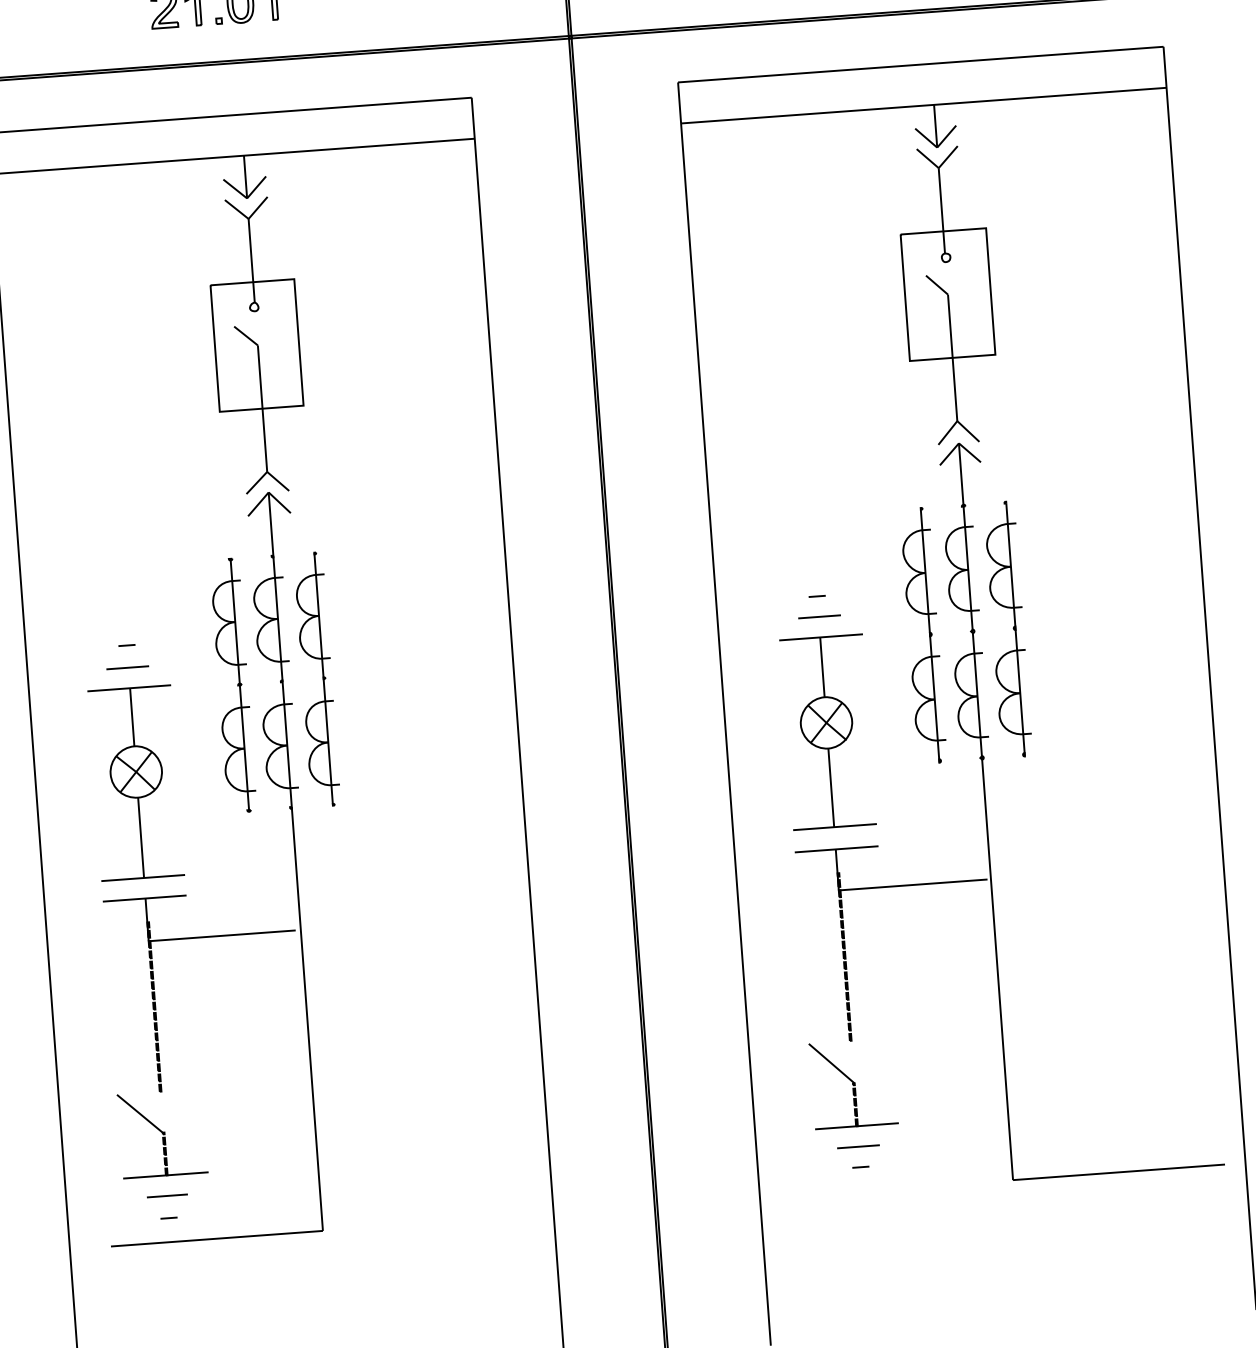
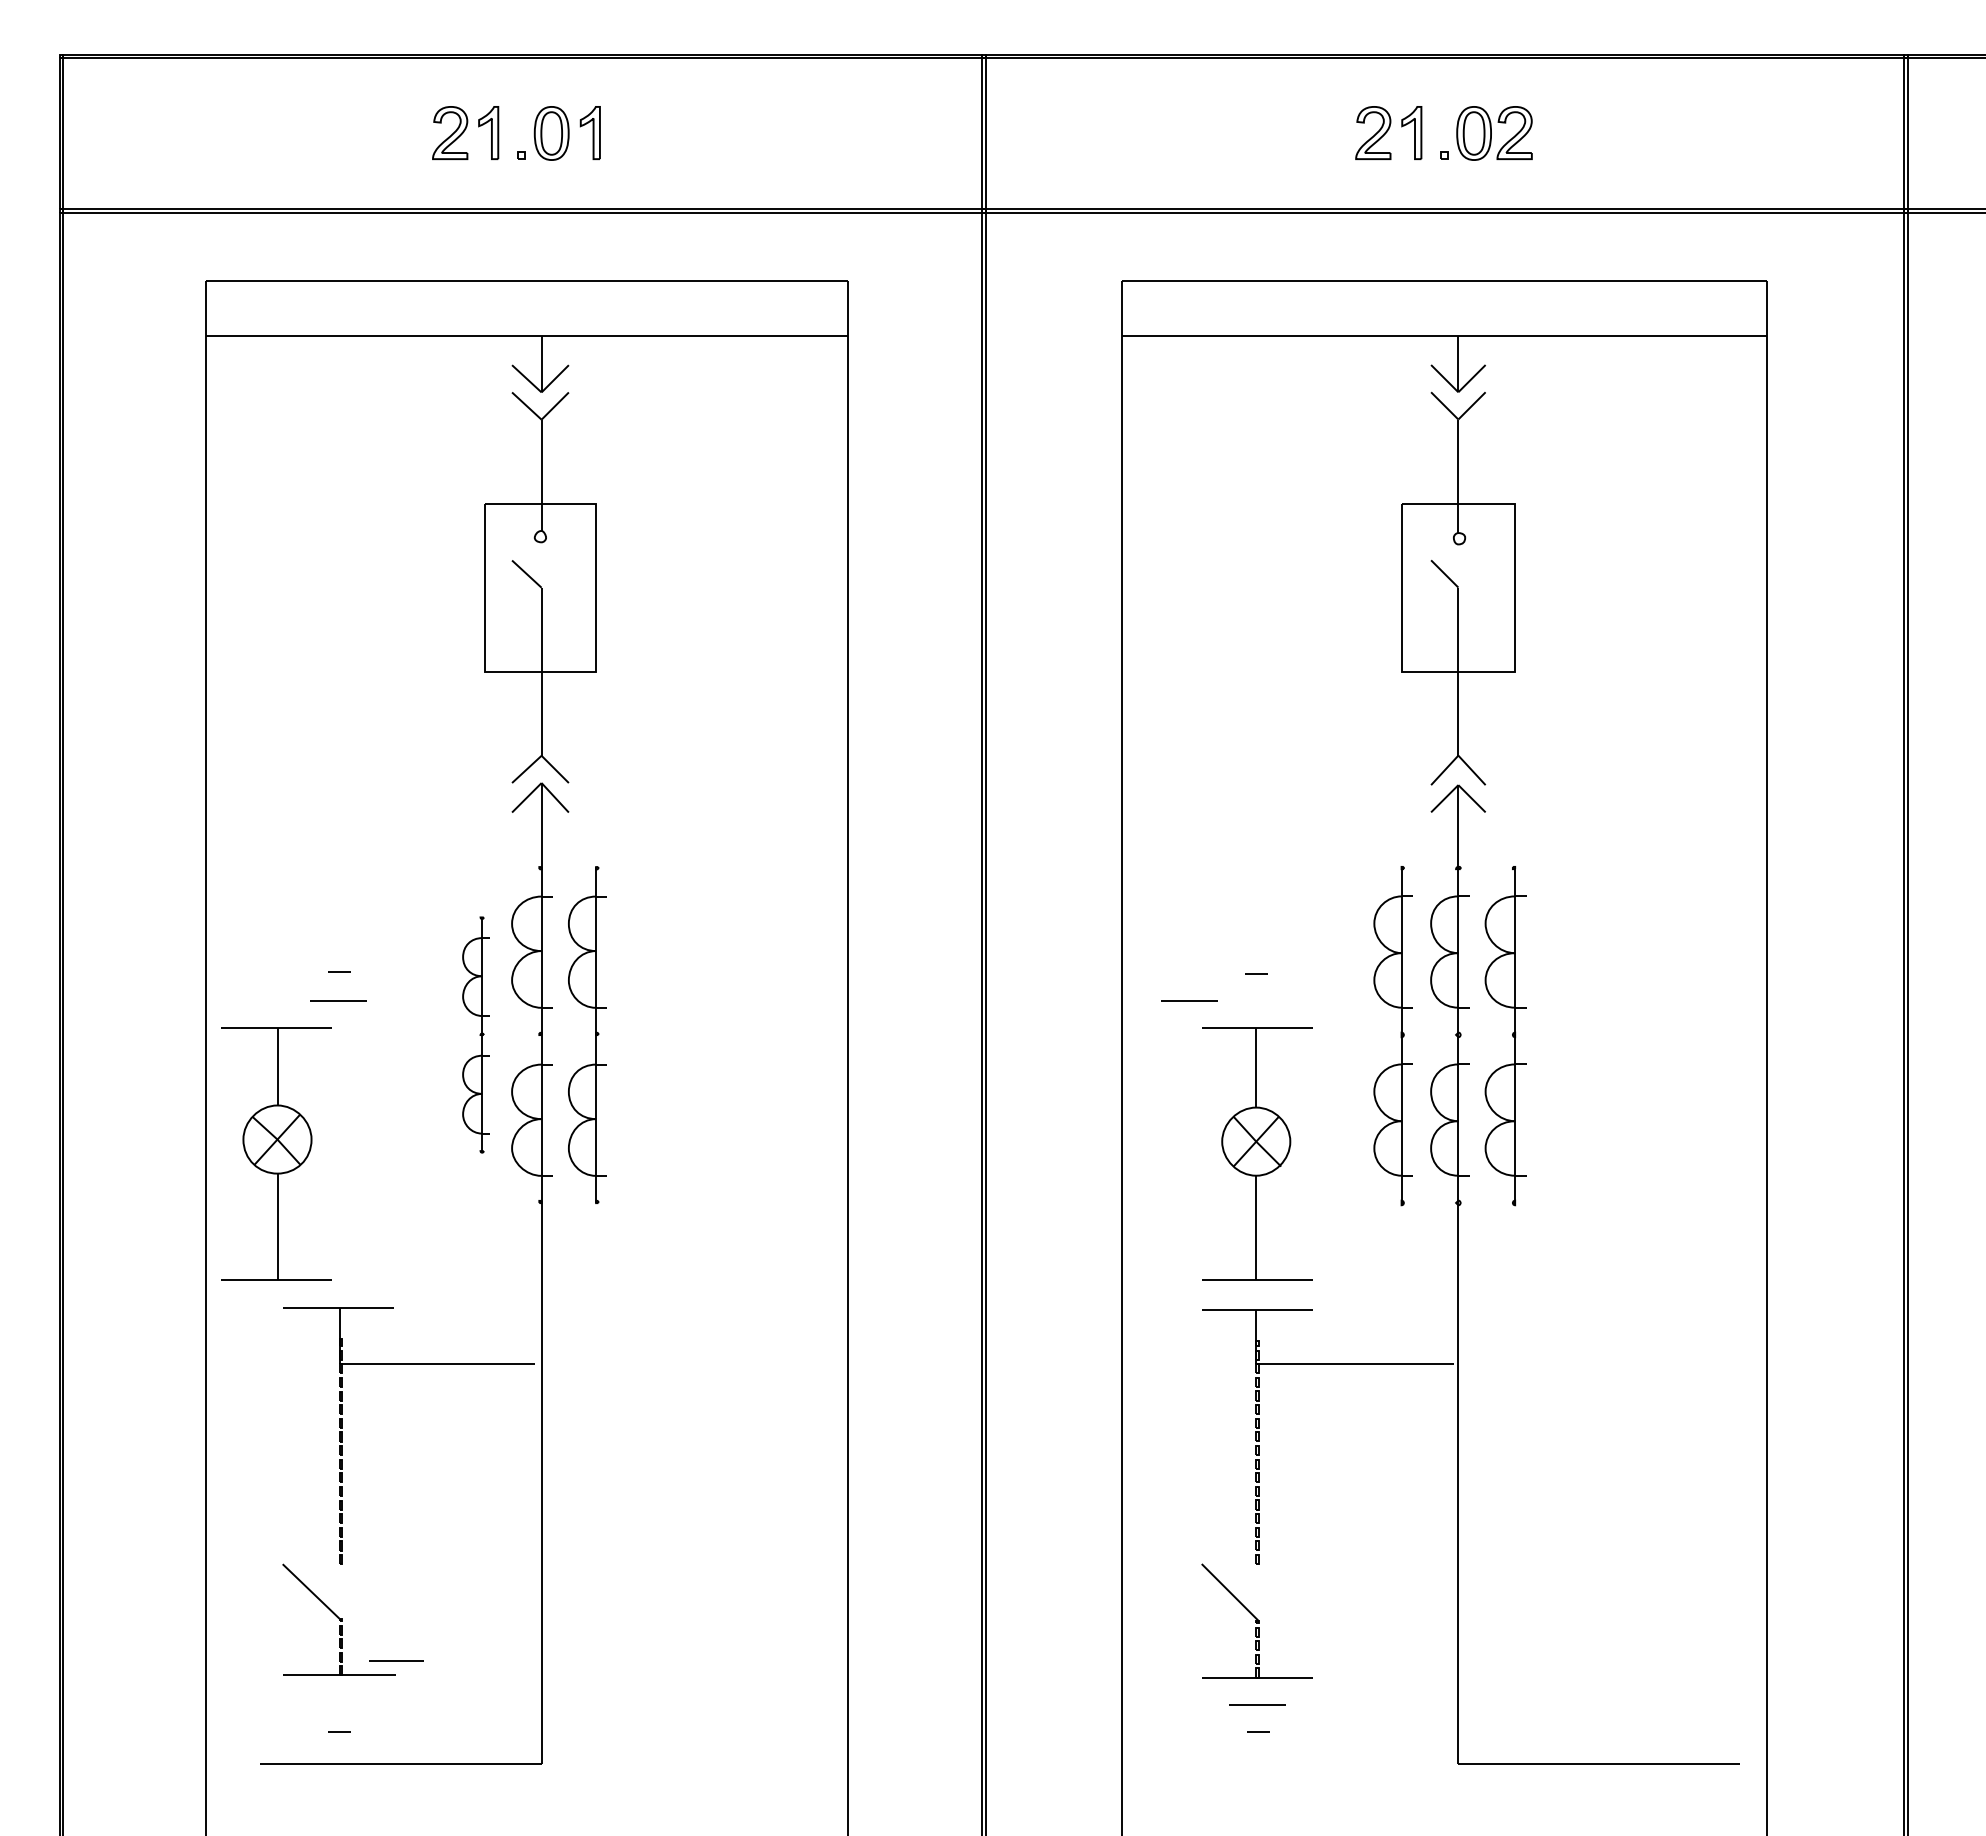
line: (819, 616) -> (1189, 1000), moved
part: (232, 685) -> (475, 1034), size x0.7
part: (136, 782) -> (276, 1153), moved
line: (167, 1195) -> (396, 1660), moved

